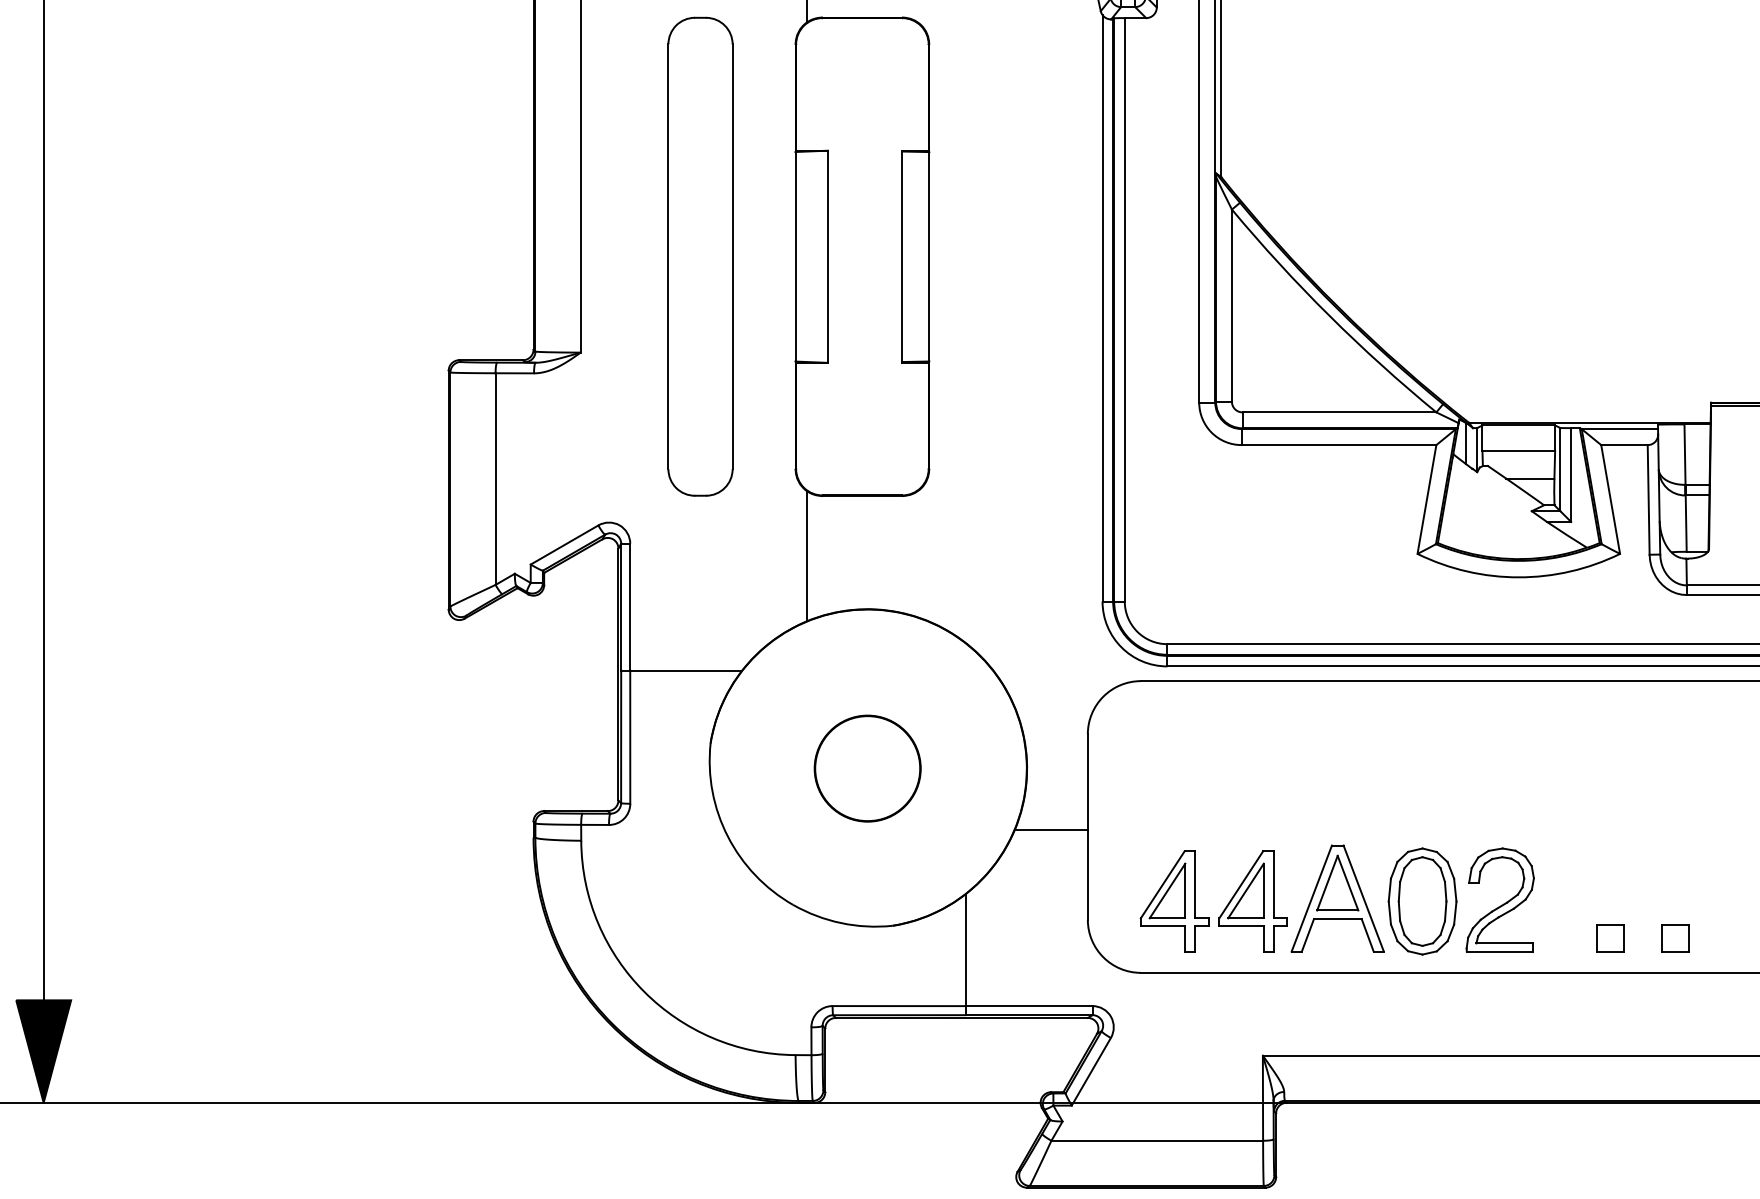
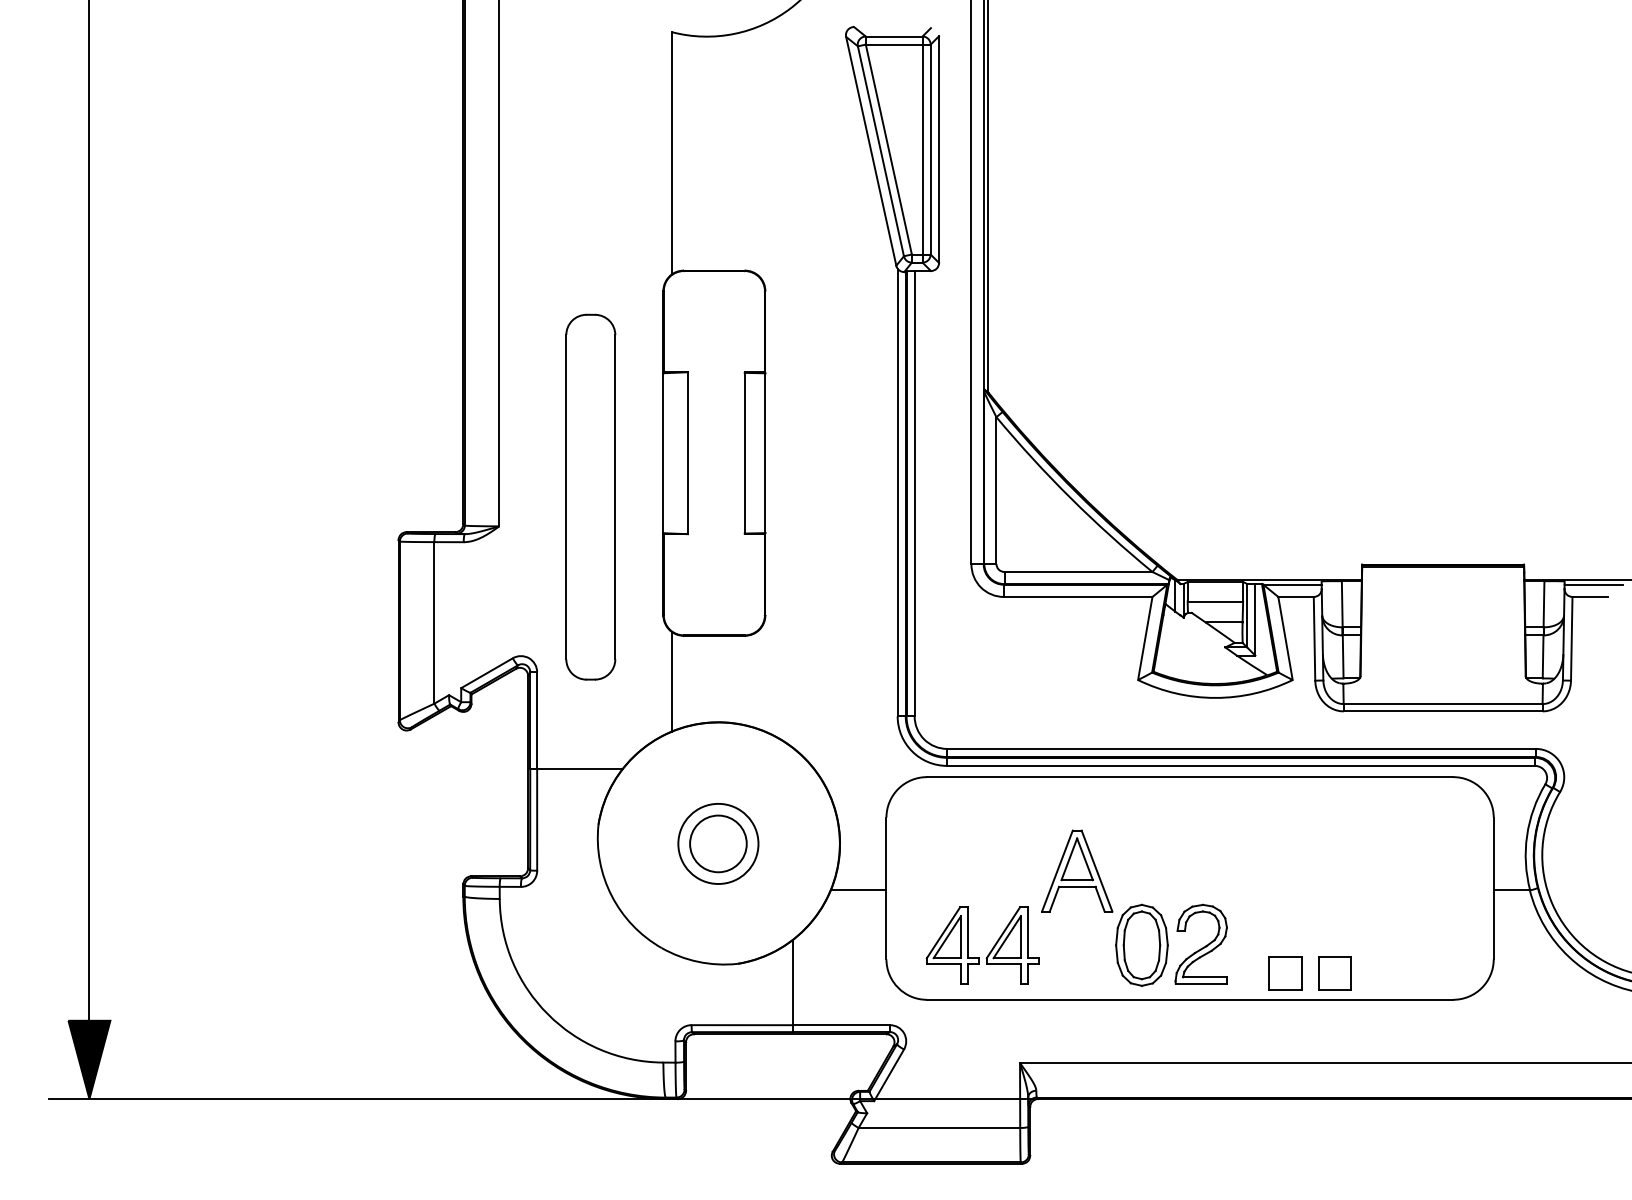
part: (700, 255) -> (590, 496), moved
circle: (866, 768) -> (717, 843), size x0.7
part: (1338, 897) -> (1077, 870), moved
part: (1610, 938) -> (1285, 973), size x1.6
part: (1674, 938) -> (1334, 973), size x1.6

